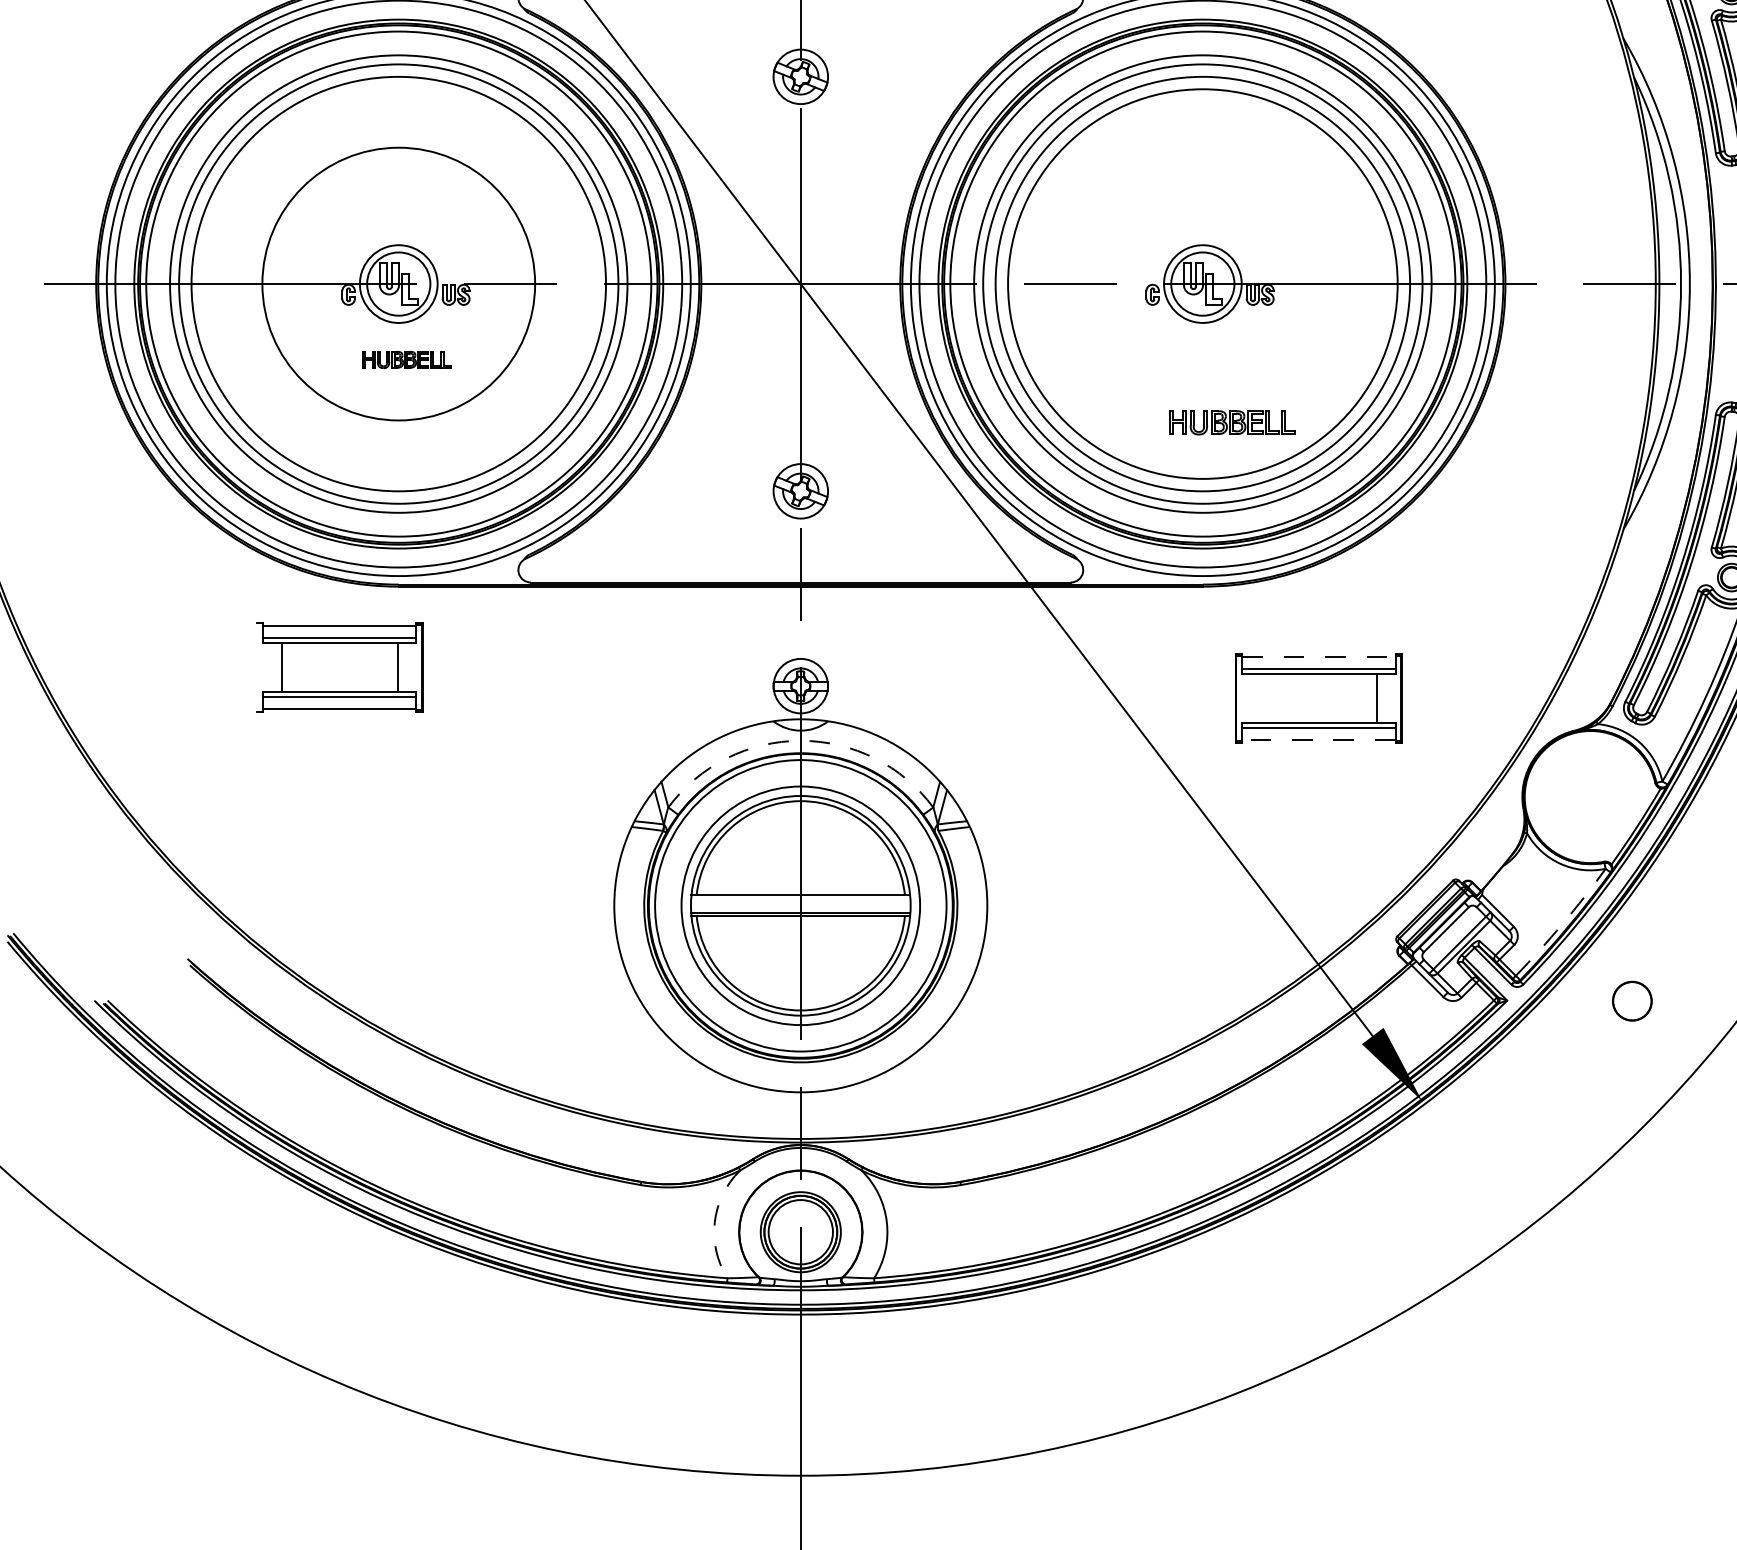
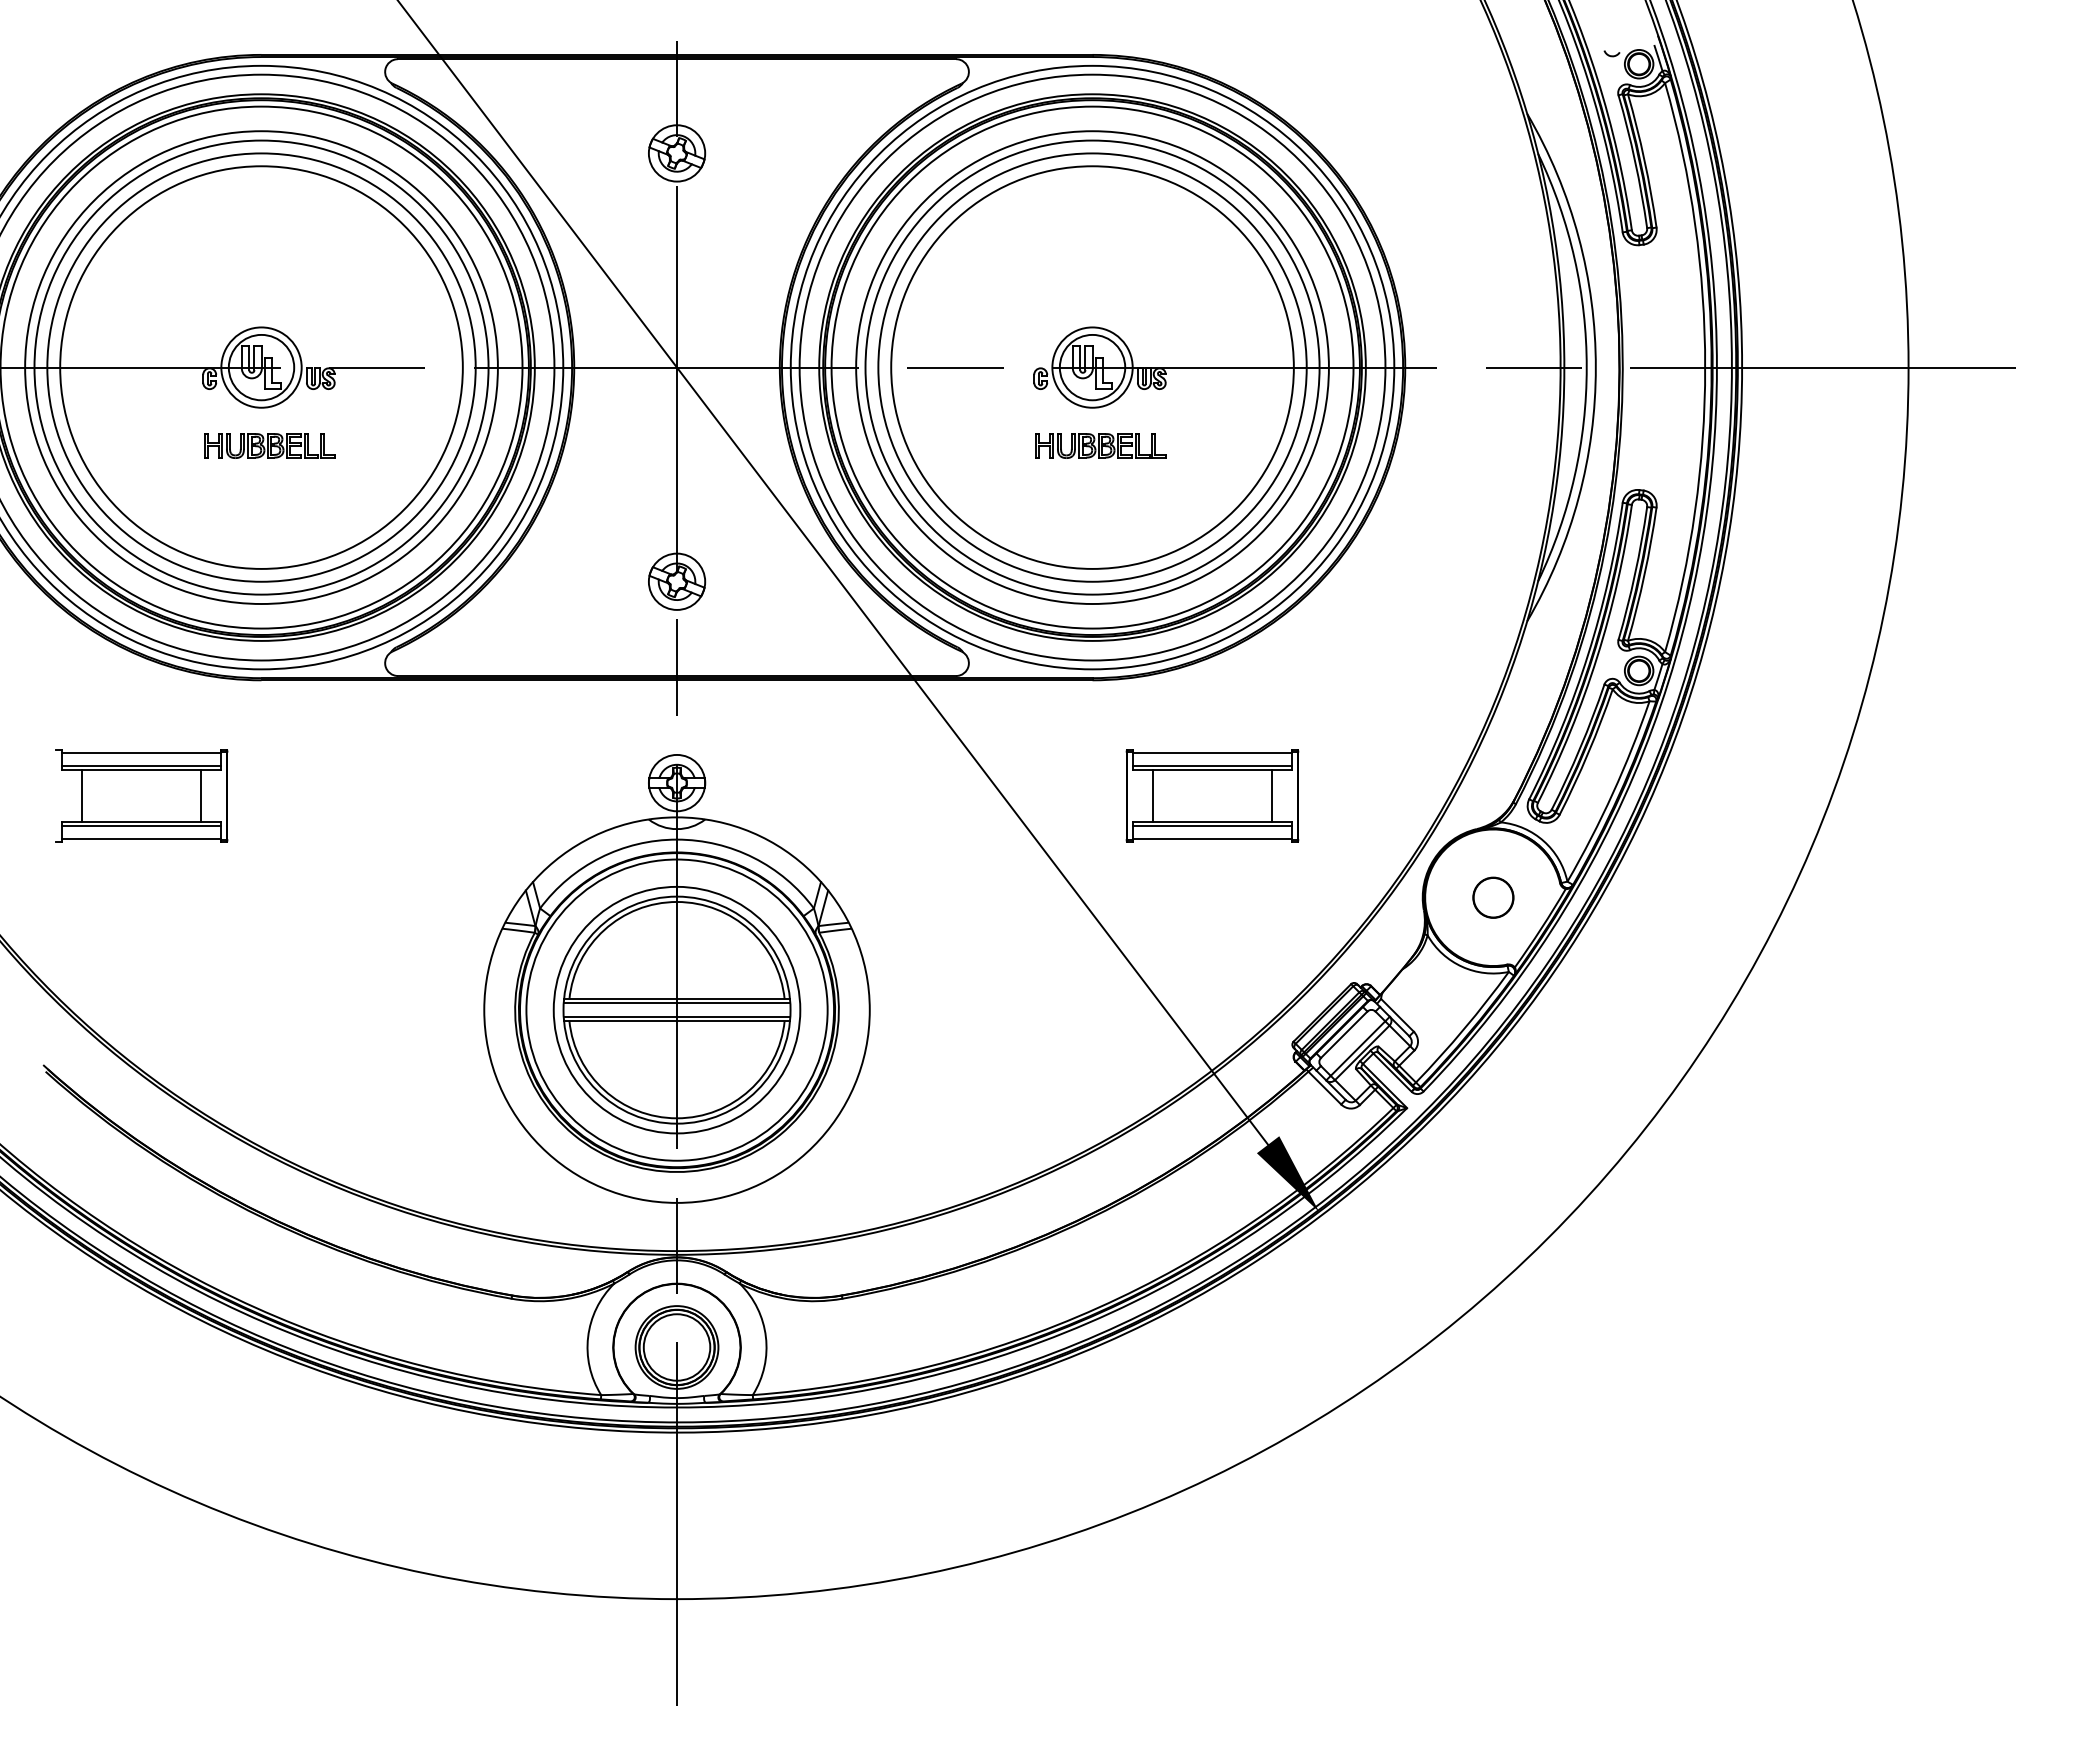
circle: (398, 283) -> (261, 367), size x1.43
part: (406, 359) -> (269, 445), size x1.43
part: (1231, 422) -> (1100, 445), moved
line: (1318, 657) -> (1212, 753), dashed -> solid
part: (339, 667) -> (141, 795), moved
line: (1260, 698) -> (1152, 795), added
line: (1317, 739) -> (1211, 838), dashed -> solid
arc: (801, 740) -> (677, 839), dashed -> solid
line: (800, 899) -> (676, 1003), added
arc: (1562, 923) -> (1464, 1028), dashed -> solid
circle: (1632, 1000) -> (1493, 897), moved
arc: (715, 1222) -> (588, 1337), dashed -> solid

